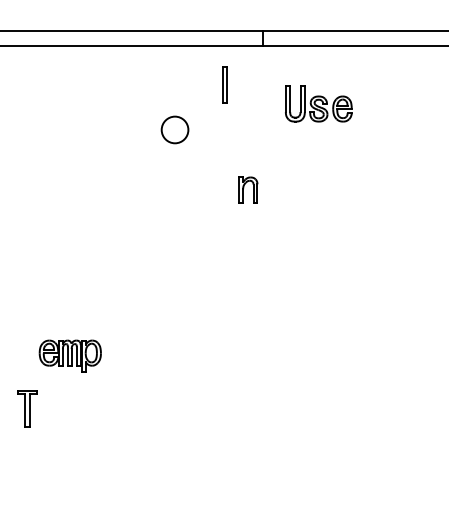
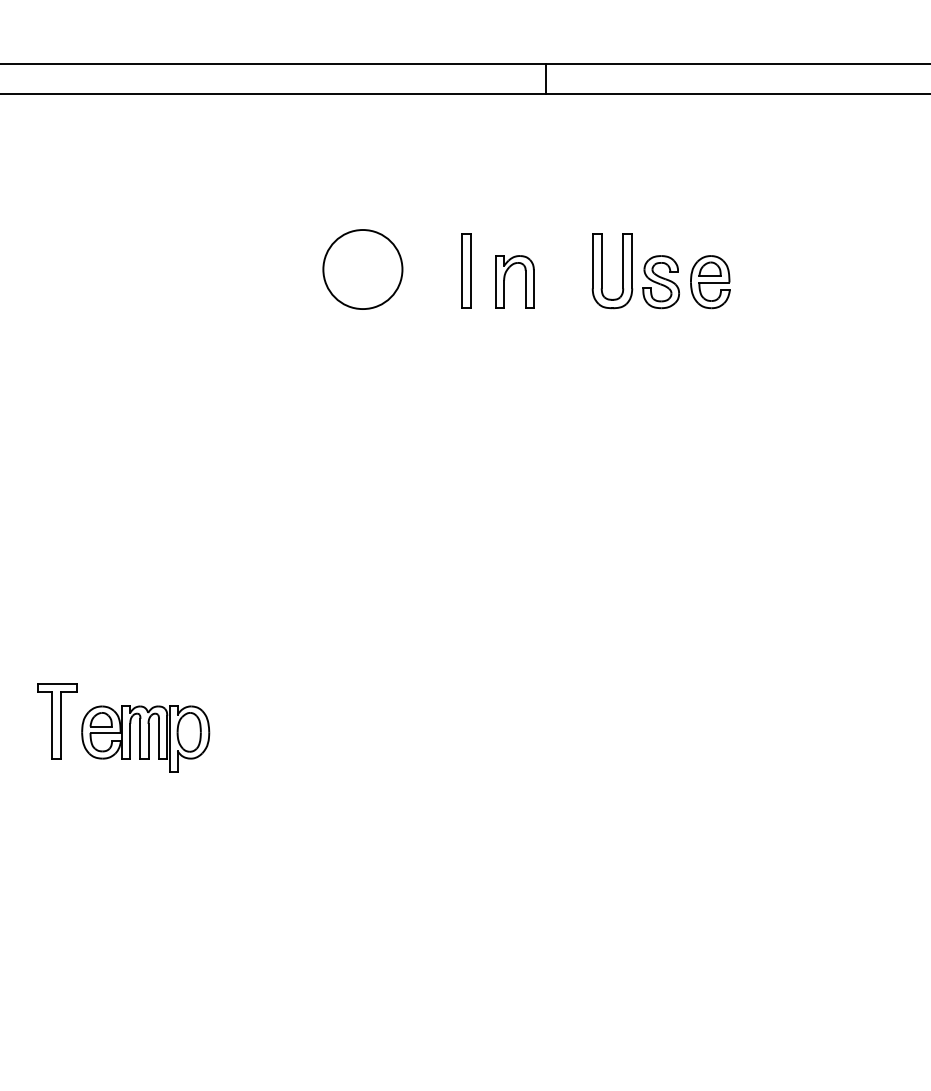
part: (224, 84) -> (465, 270), moved
part: (318, 103) -> (660, 270), moved
circle: (175, 129) -> (363, 268), size x1.43
part: (248, 189) -> (515, 280), moved
part: (27, 408) -> (56, 720), moved

